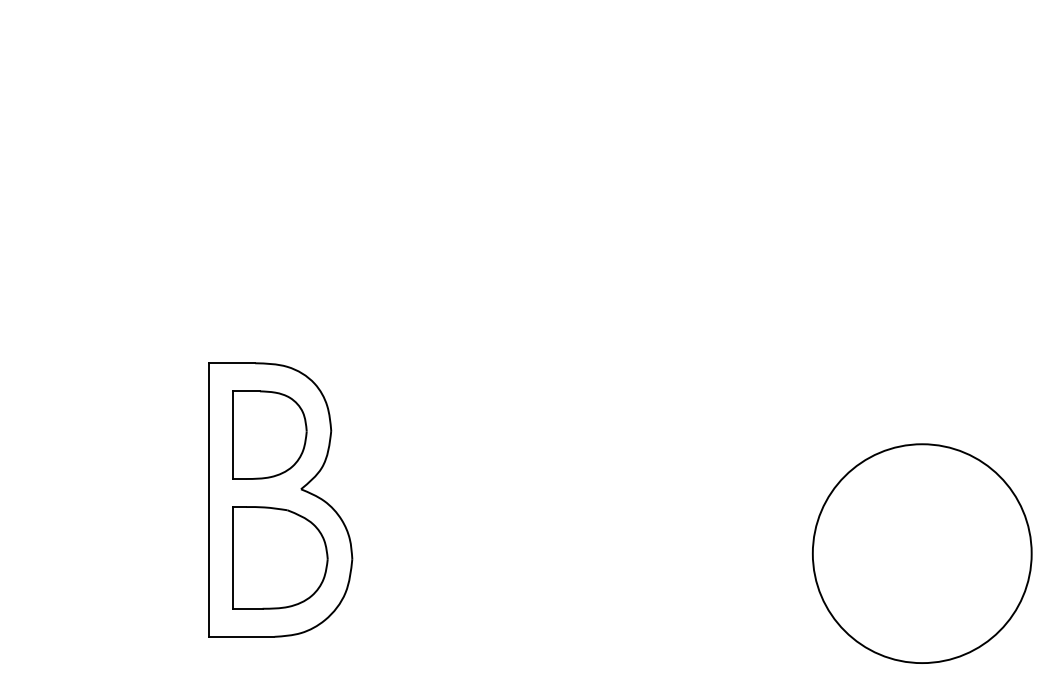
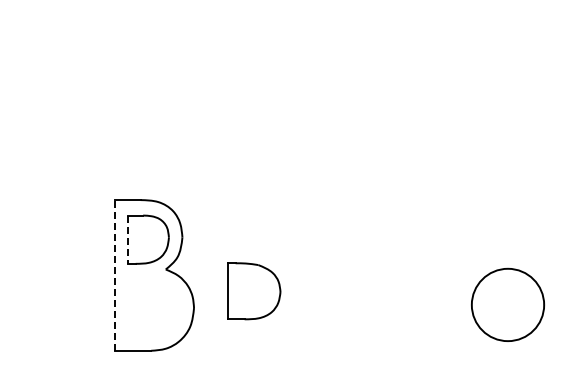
line: (233, 436) -> (128, 240), solid -> dashed
line: (207, 498) -> (114, 274), solid -> dashed
circle: (921, 552) -> (507, 304), size x0.6
part: (280, 558) -> (254, 291), moved

